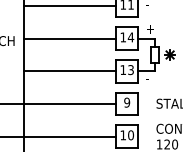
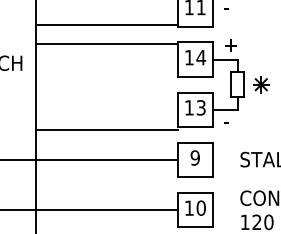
line: (69, 6) -> (106, 25), moved
line: (69, 38) -> (106, 43), moved
line: (69, 71) -> (106, 130), moved

